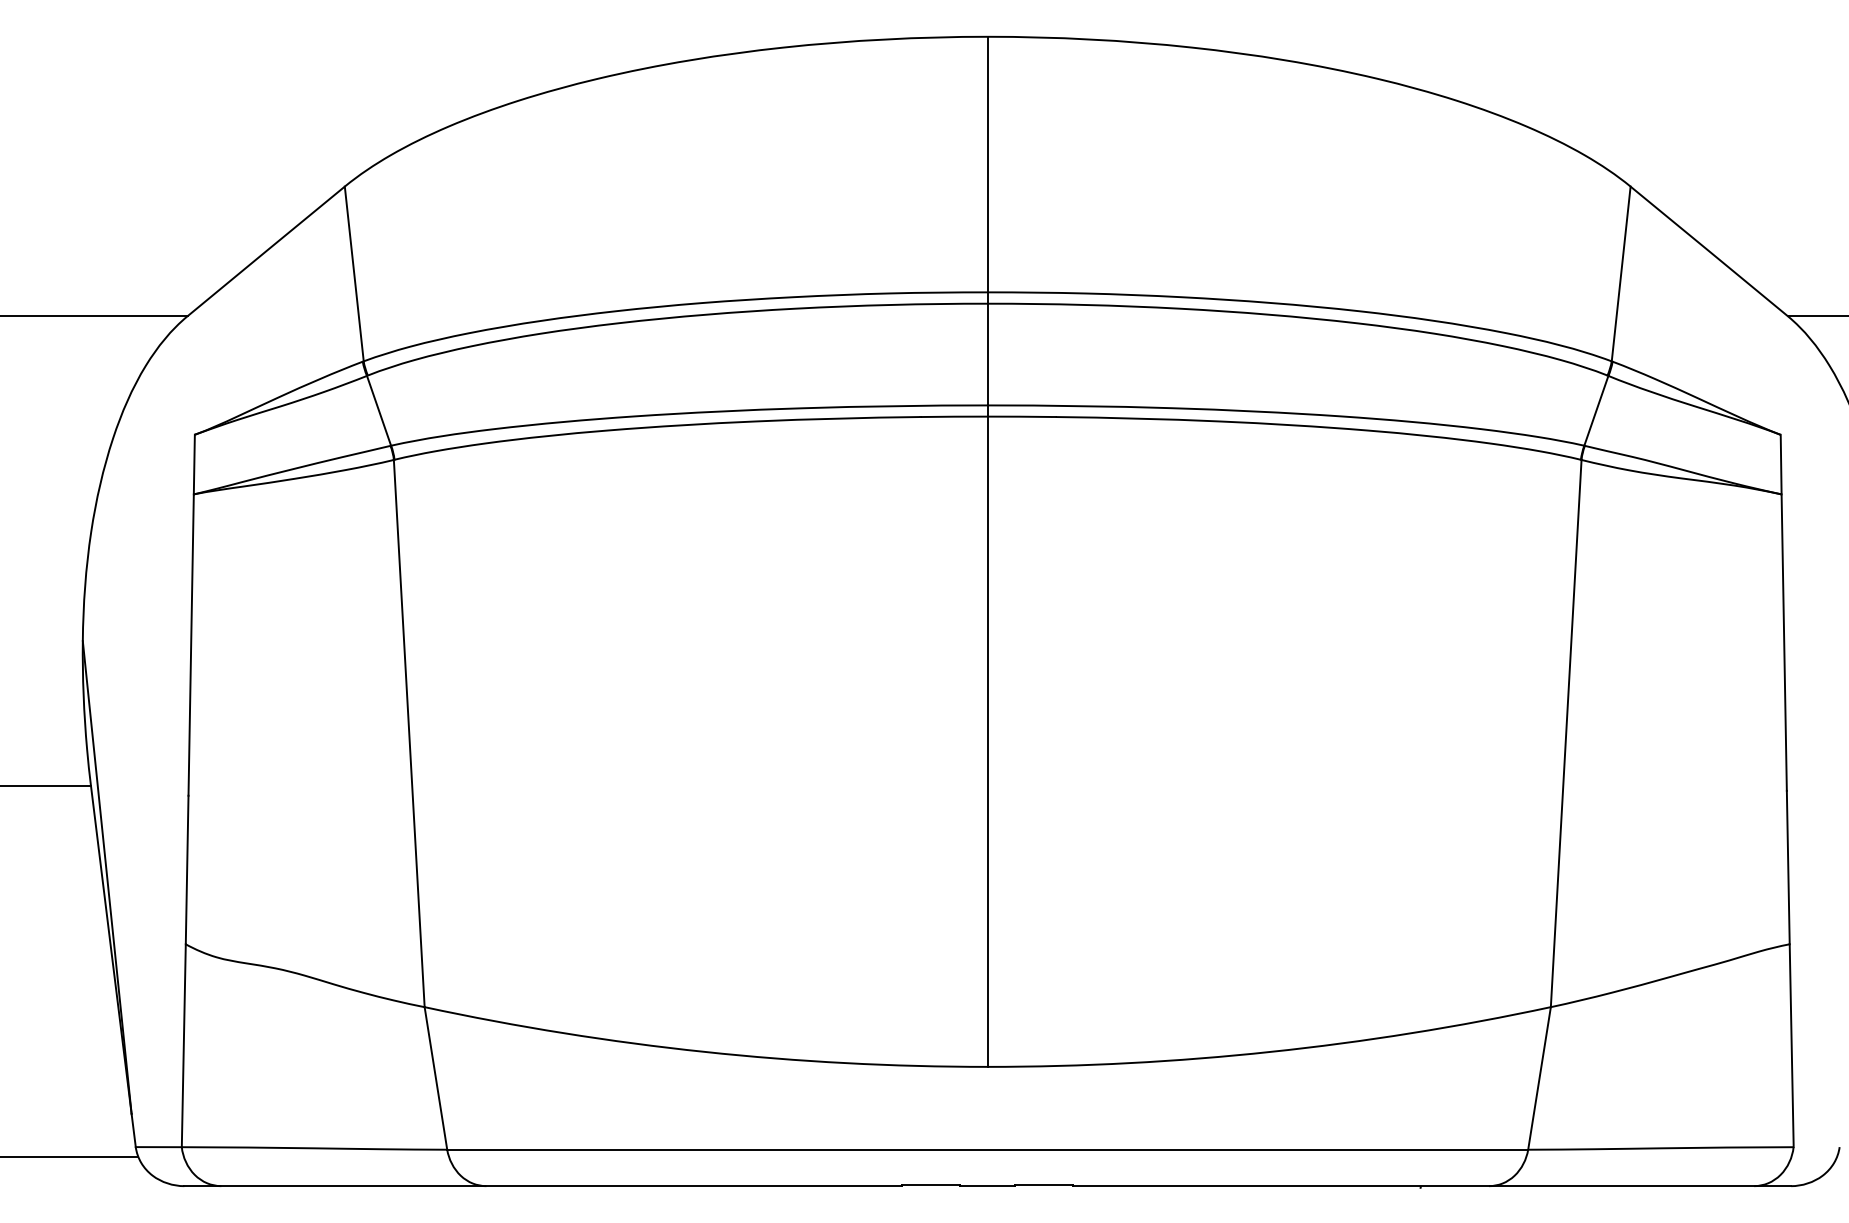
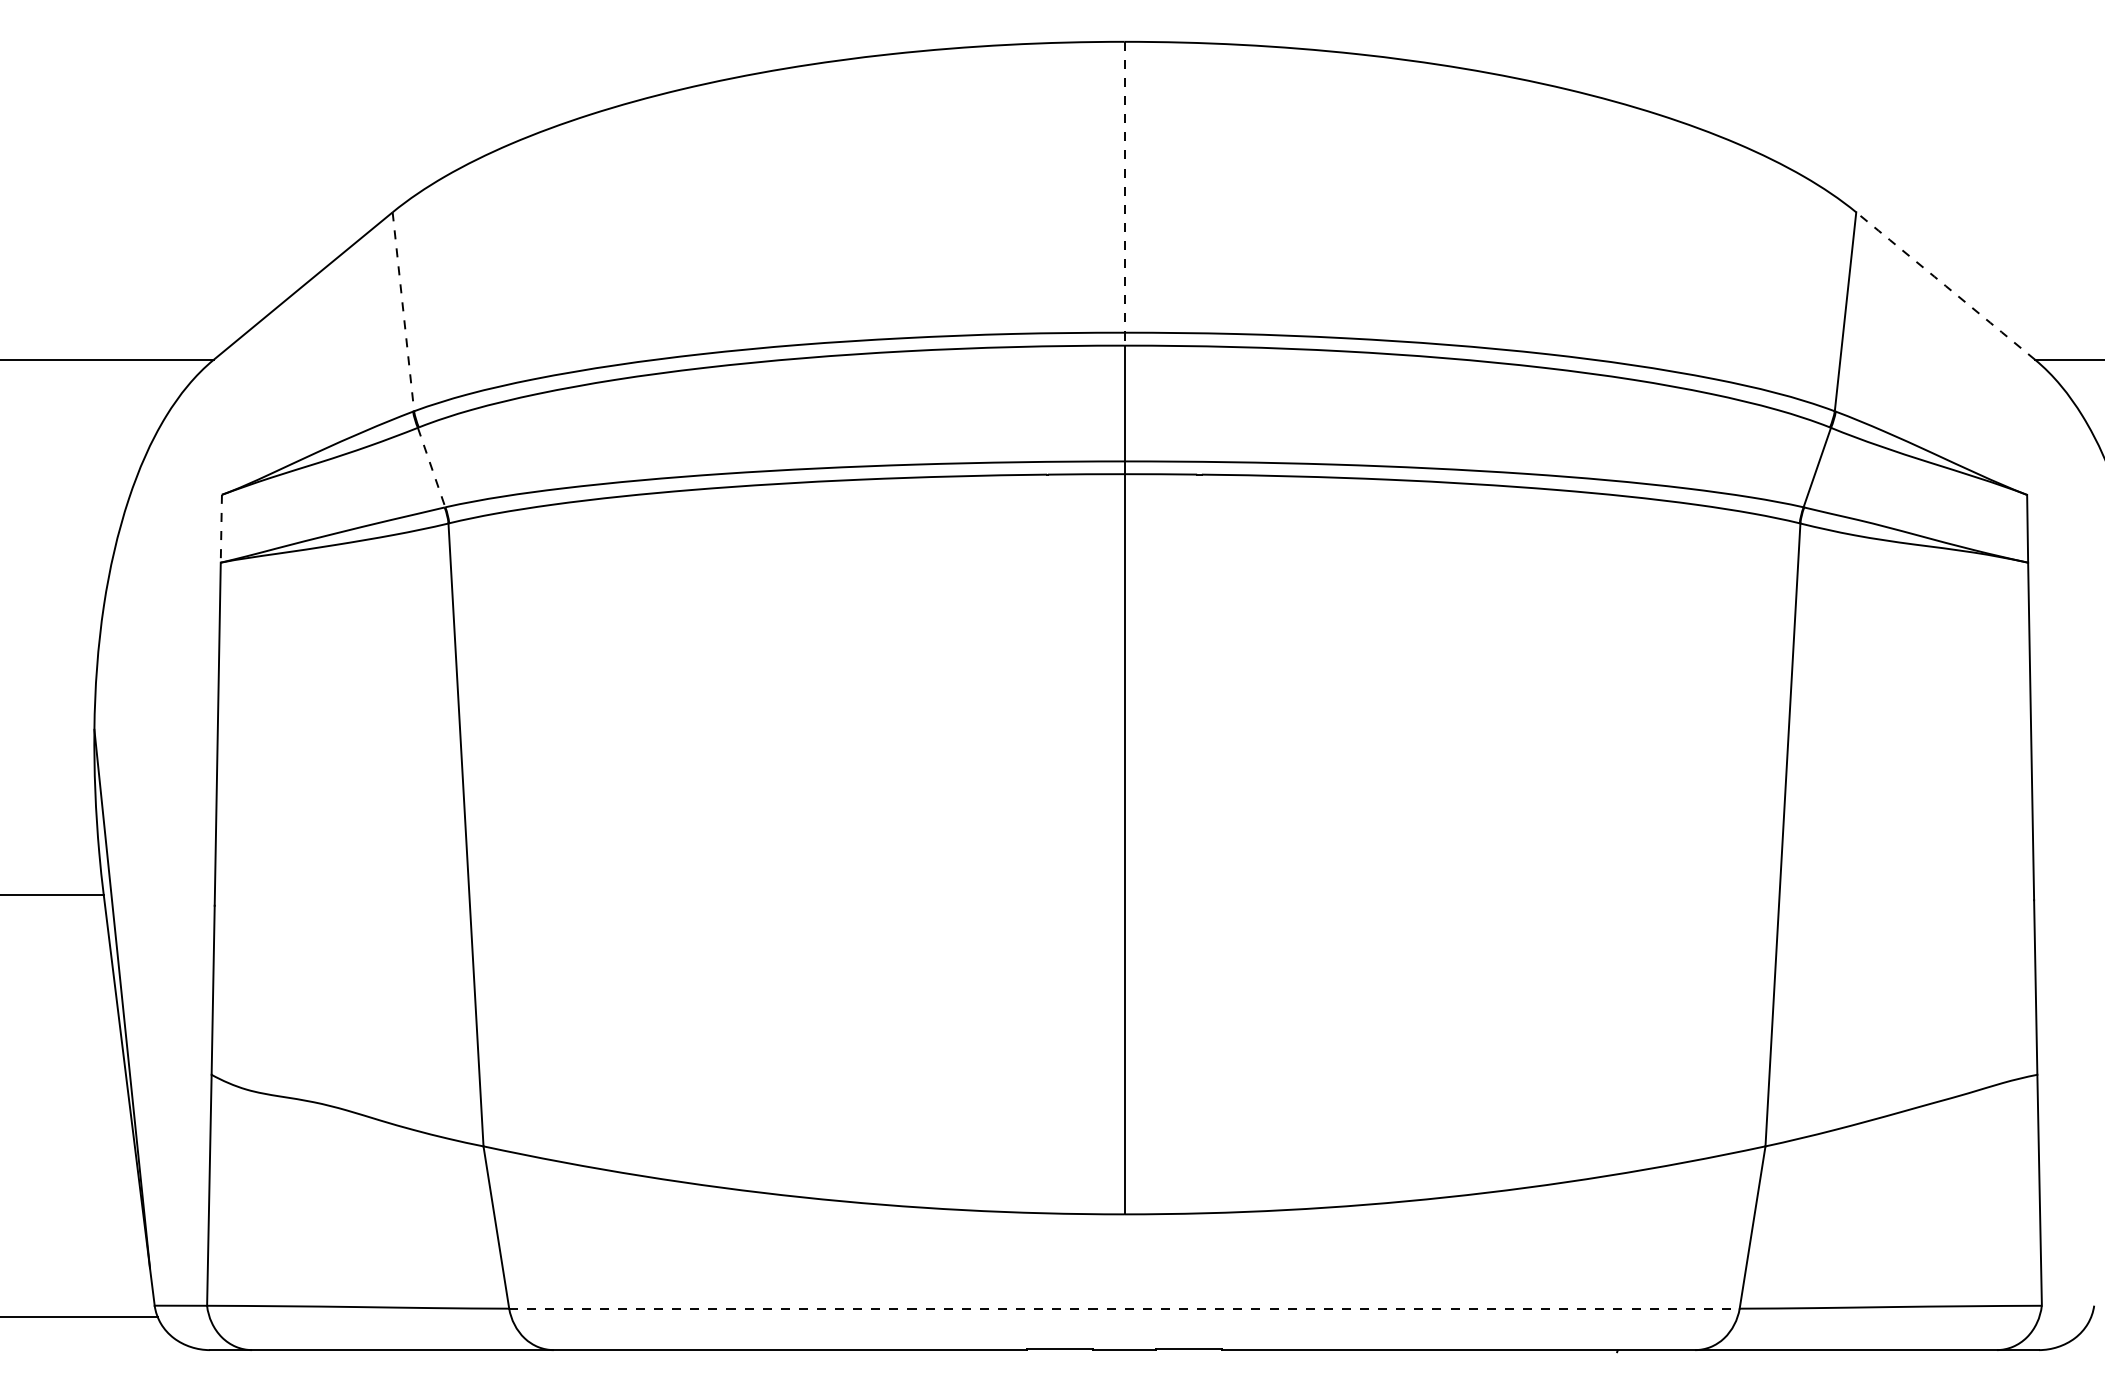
line: (987, 170) -> (1124, 193), solid -> dashed
arc: (1709, 251) -> (1945, 286), solid -> dashed
line: (354, 274) -> (403, 312), solid -> dashed
line: (378, 411) -> (431, 468), solid -> dashed
line: (194, 464) -> (221, 528), solid -> dashed
line: (987, 1149) -> (1124, 1308), solid -> dashed

